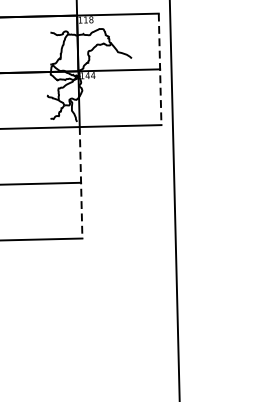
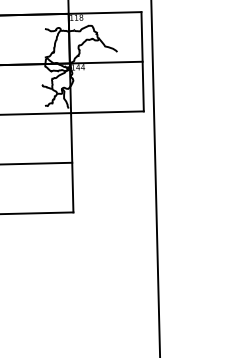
line: (159, 69) -> (142, 61), dashed -> solid
line: (81, 182) -> (72, 162), dashed -> solid

